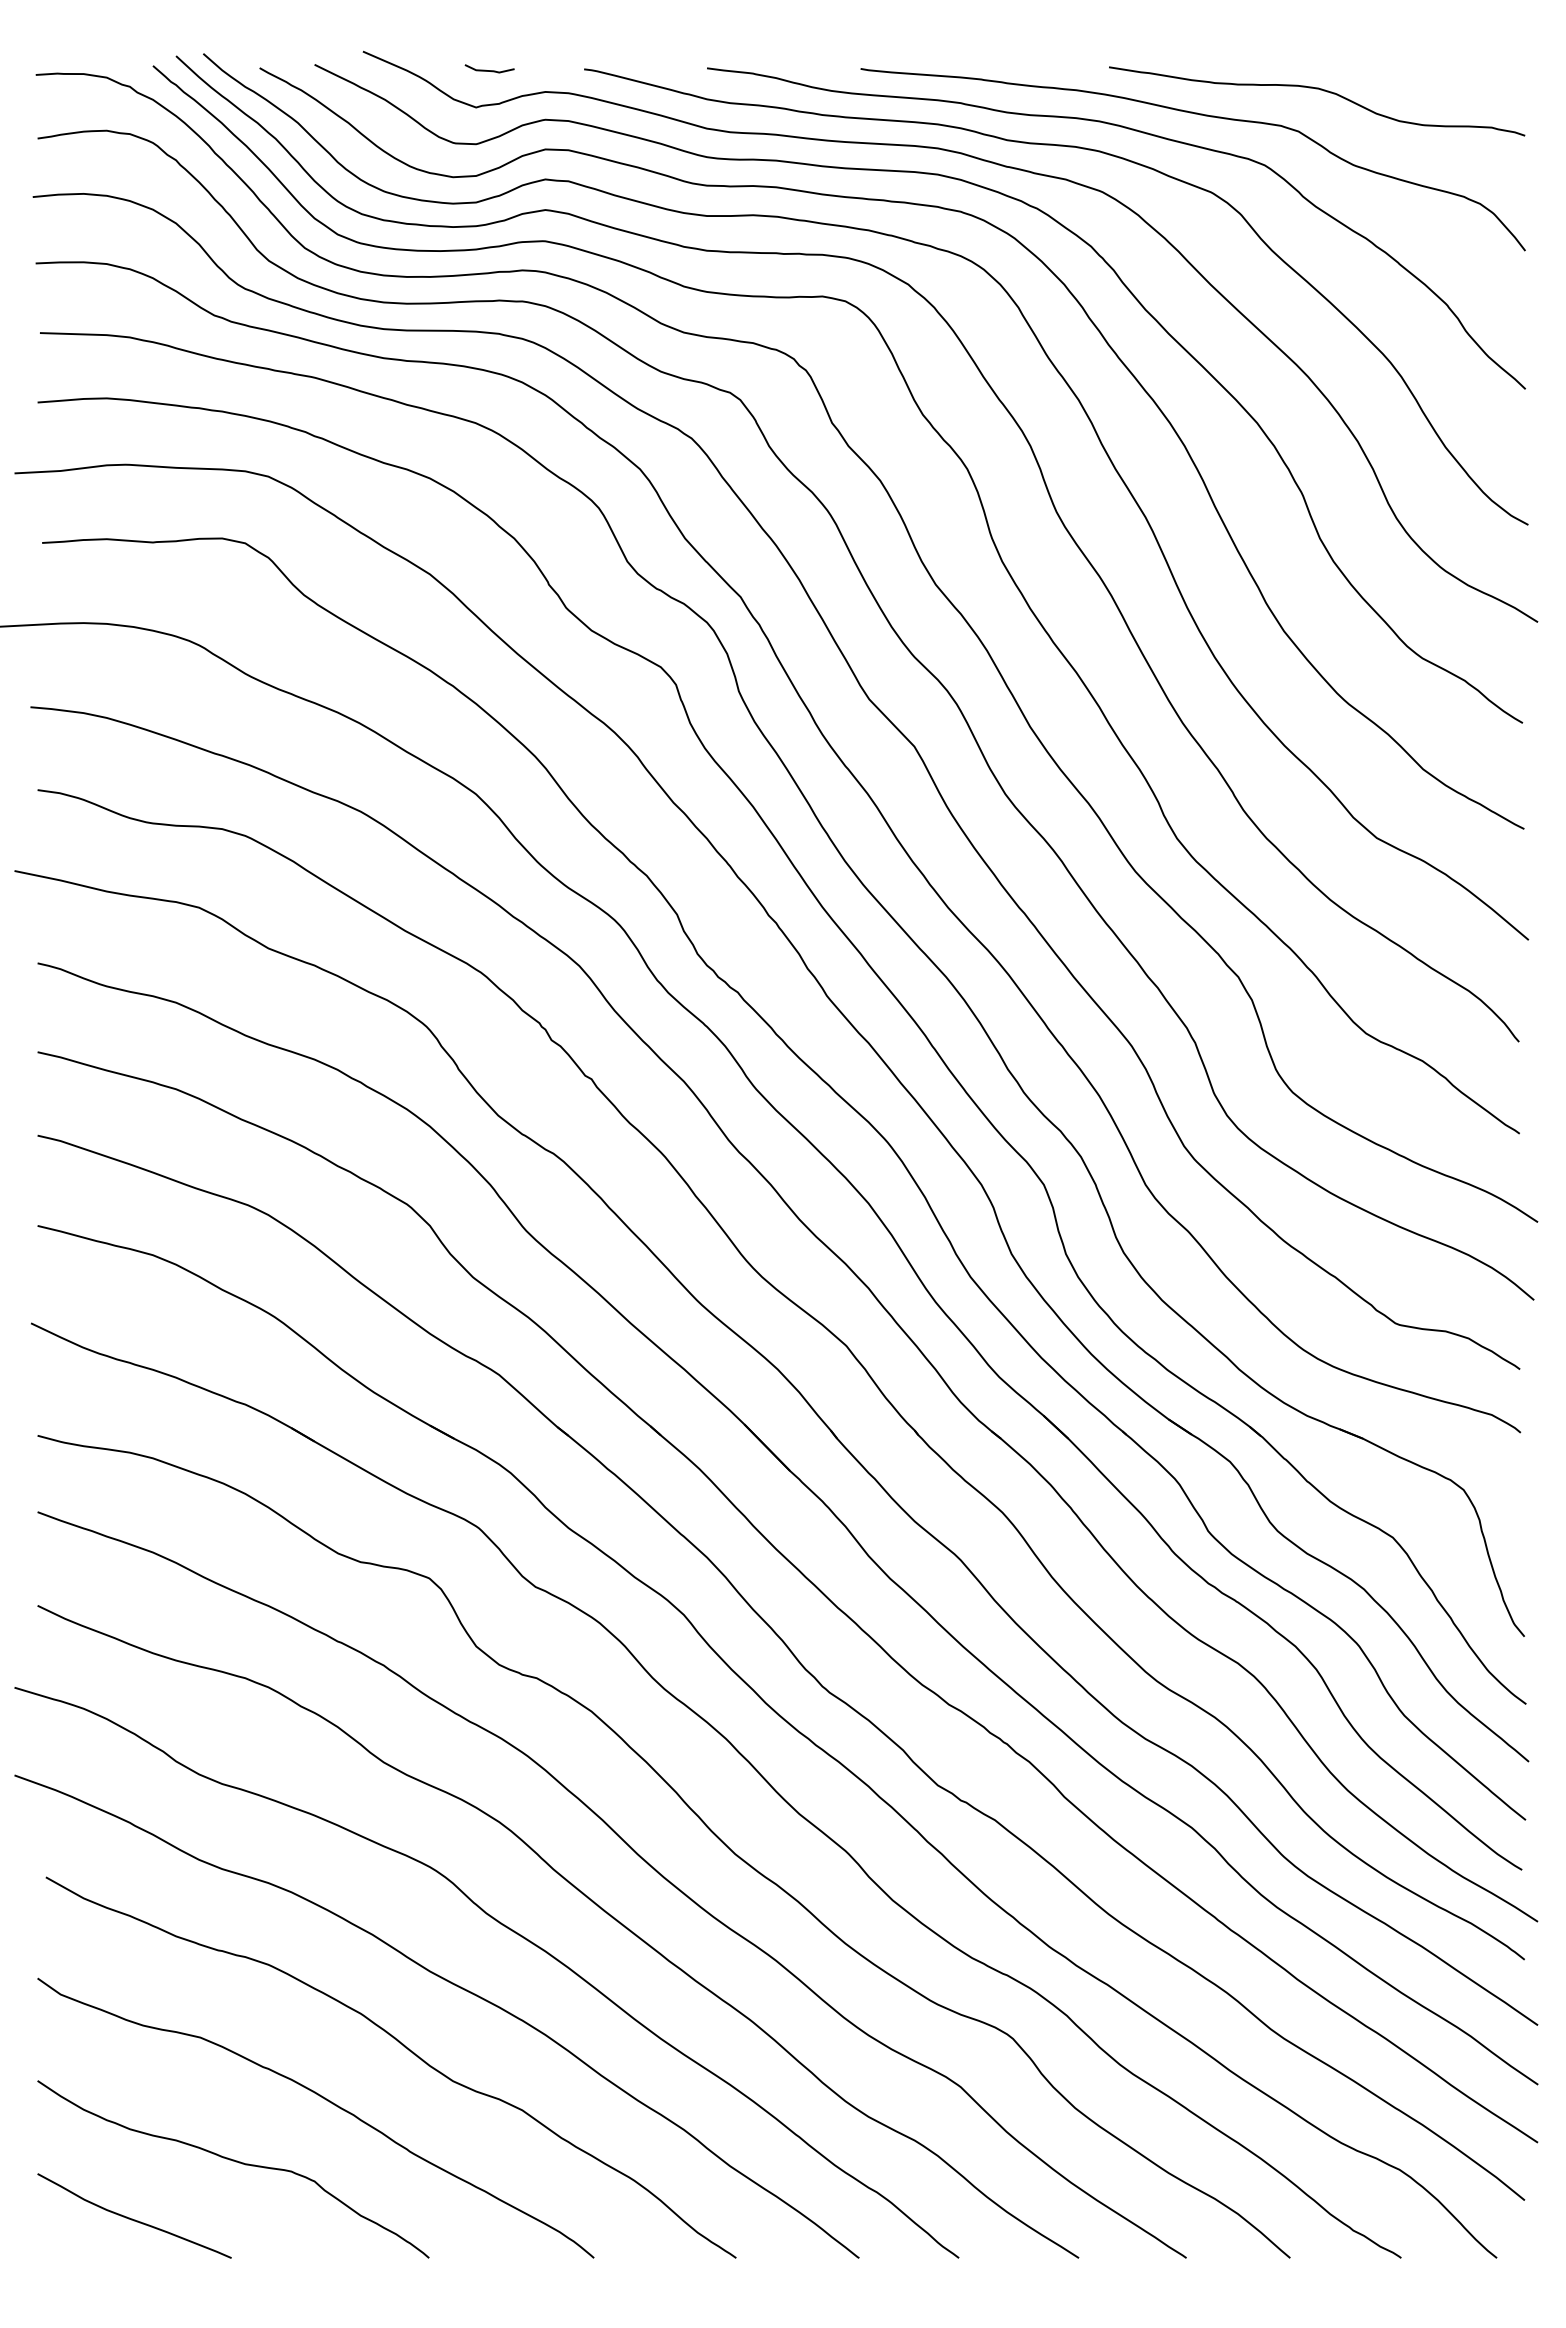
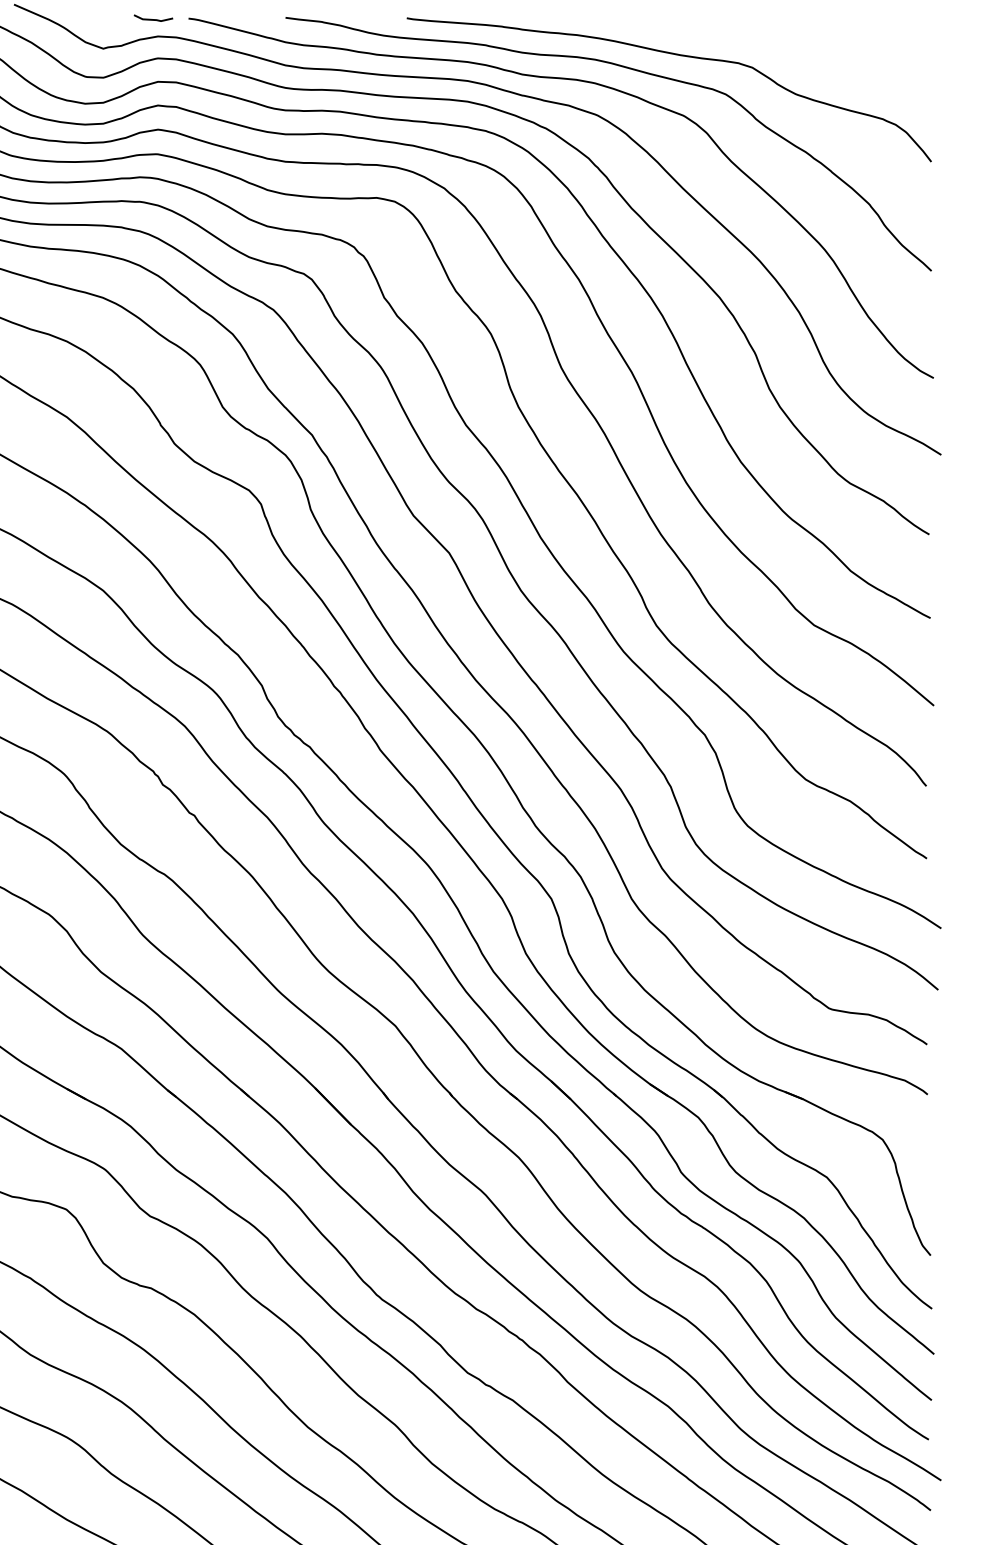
line: (489, 70) -> (153, 19), moved
curve: (1320, 90) -> (769, 35), removed

